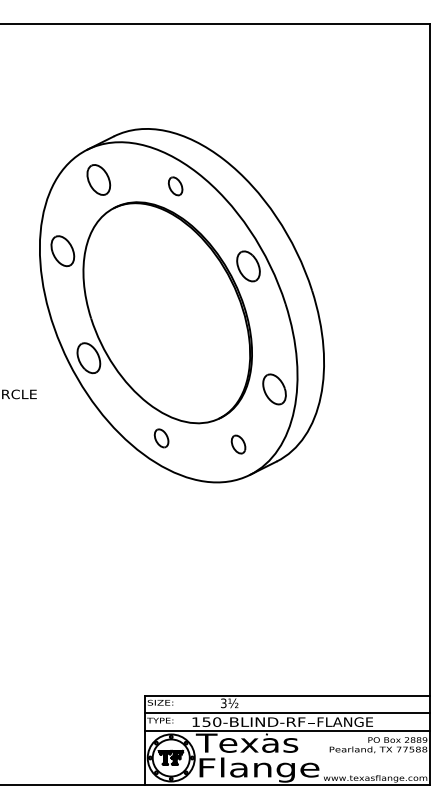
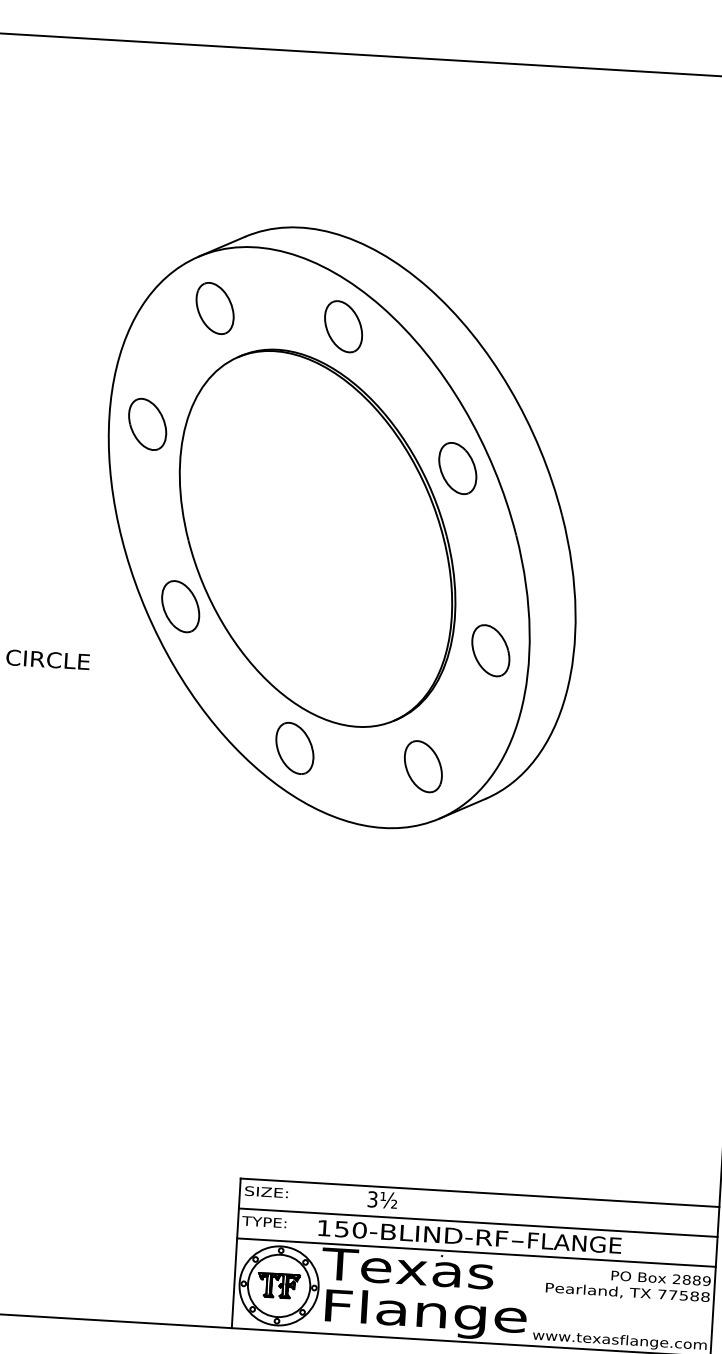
part: (175, 186) -> (343, 327), size x1.67
part: (274, 389) -> (490, 650), moved
part: (161, 438) -> (294, 748), size x1.67
part: (238, 444) -> (423, 766), size x1.67

